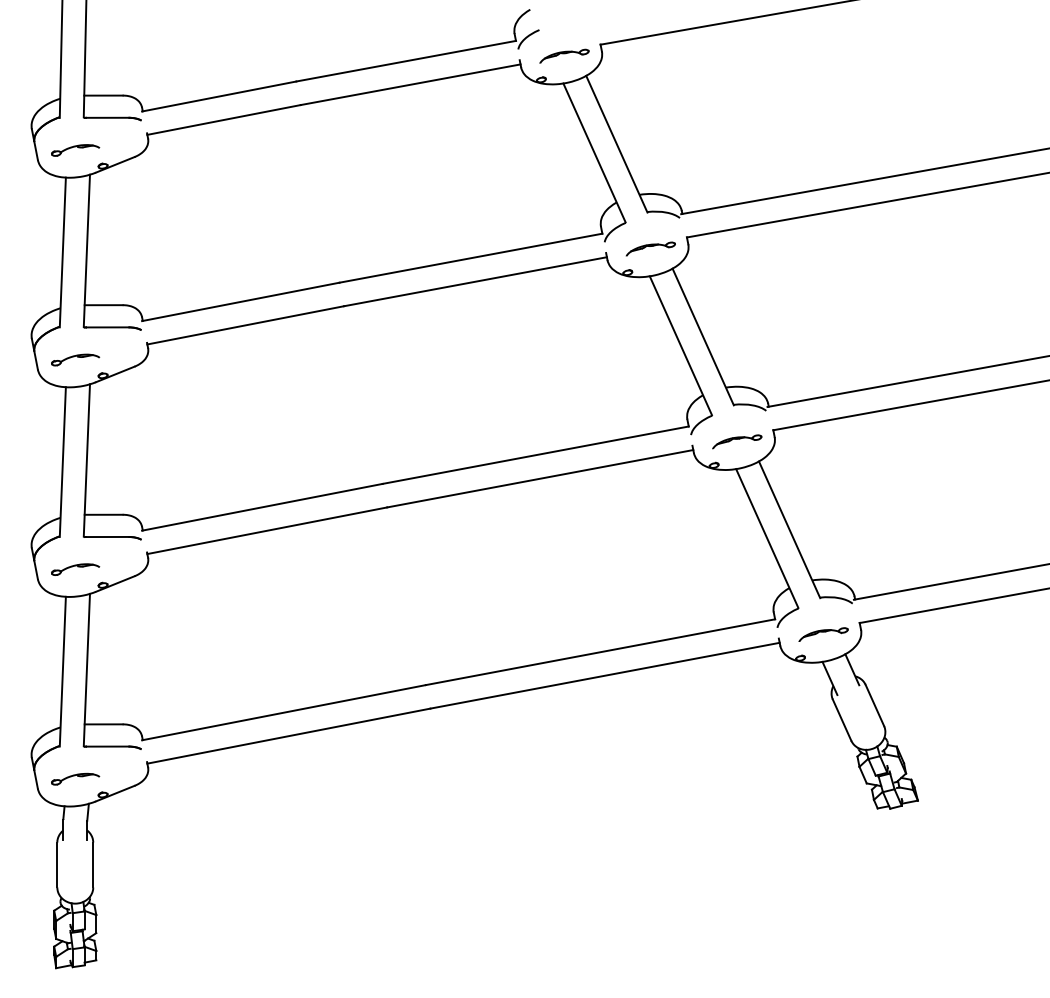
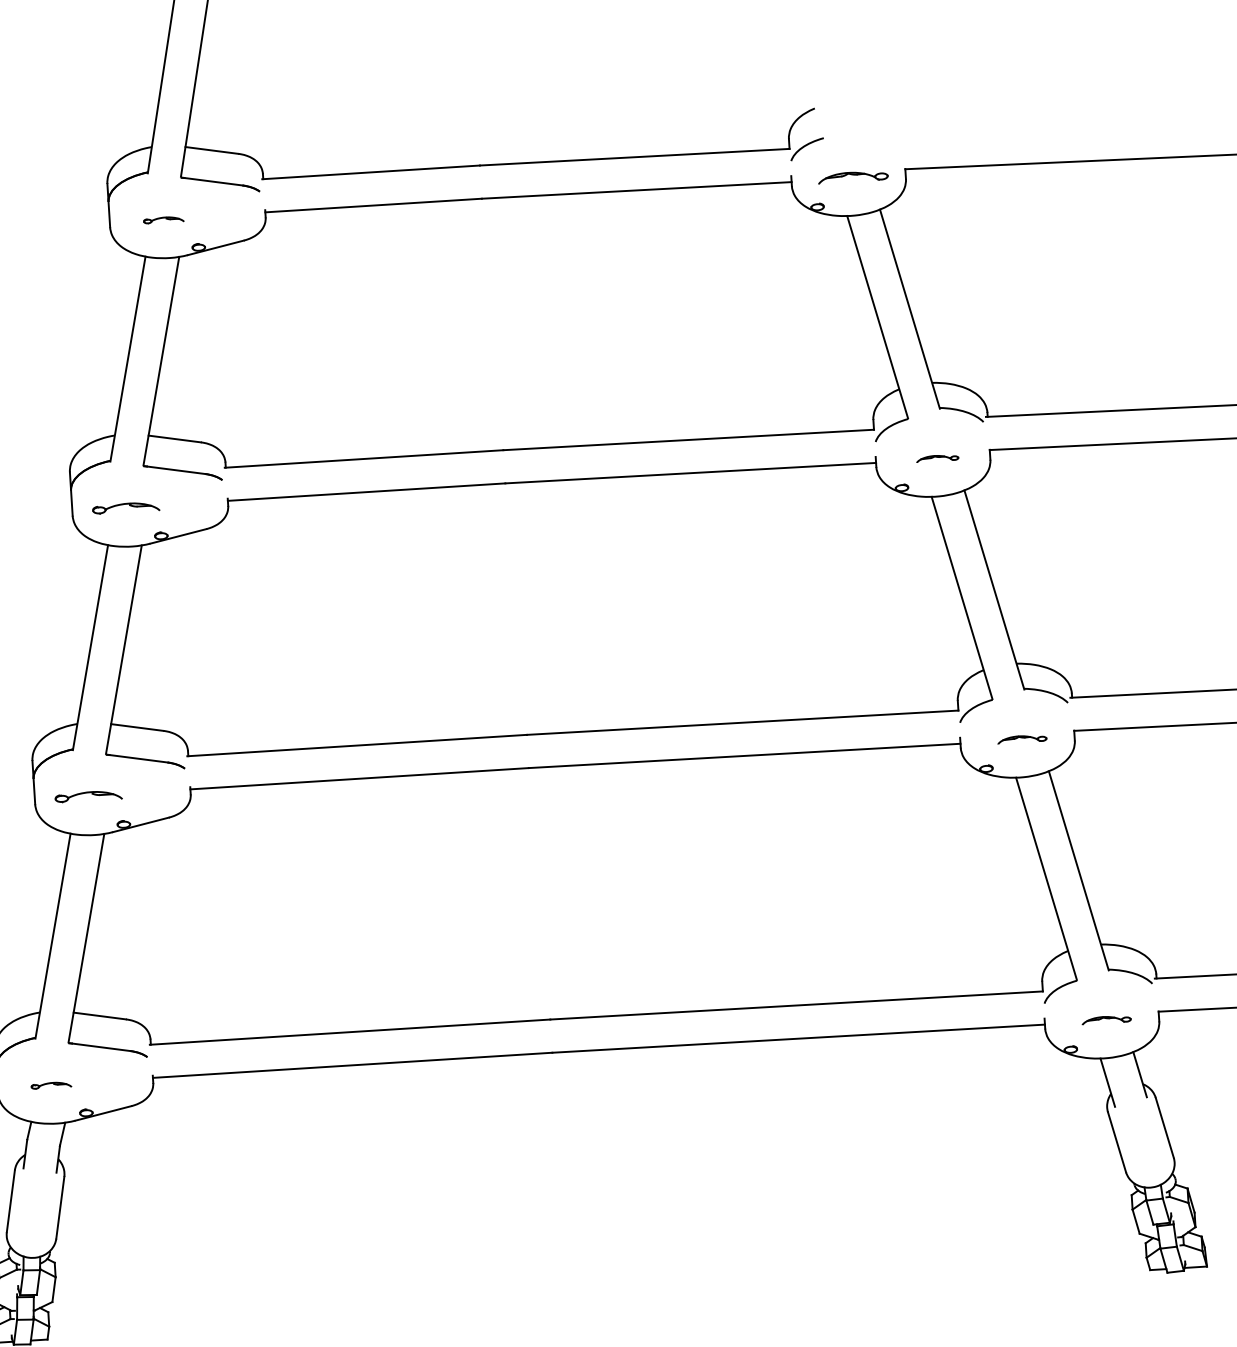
part: (75, 150) -> (163, 221), size x0.6
part: (650, 248) -> (937, 458), size x0.6
part: (737, 441) -> (1022, 739), size x0.7
part: (823, 634) -> (1106, 1020), size x0.7
part: (75, 778) -> (51, 1085), size x0.6

